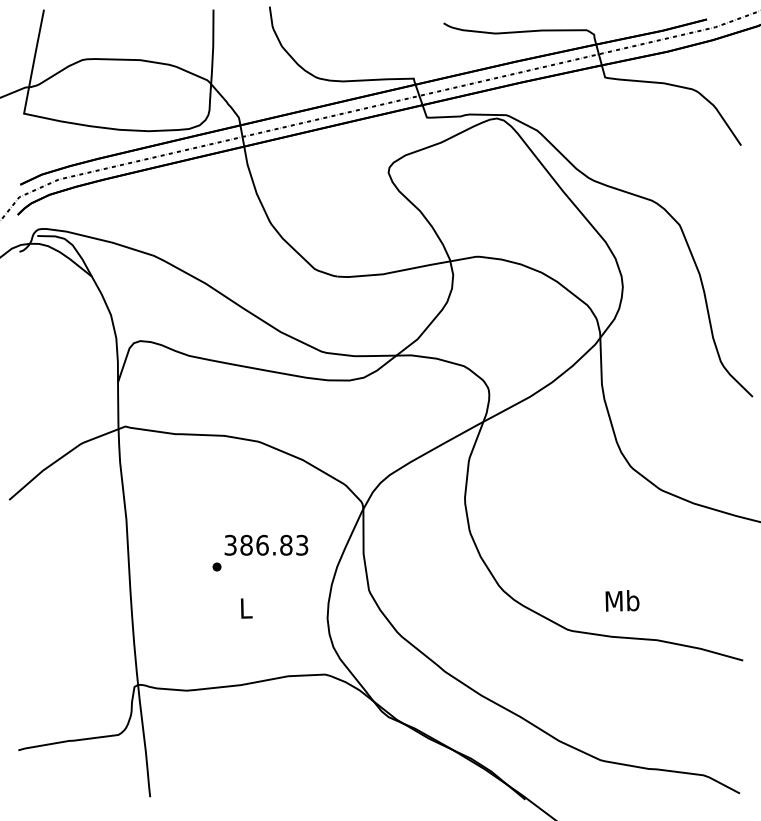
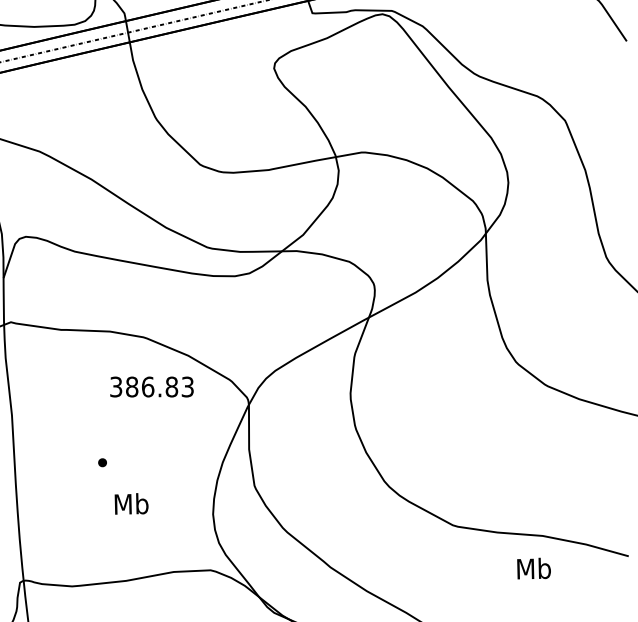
text: (266, 544) -> (152, 386), moved
text: (622, 600) -> (534, 568), moved
text: (245, 607) -> (131, 503), L -> Mb

